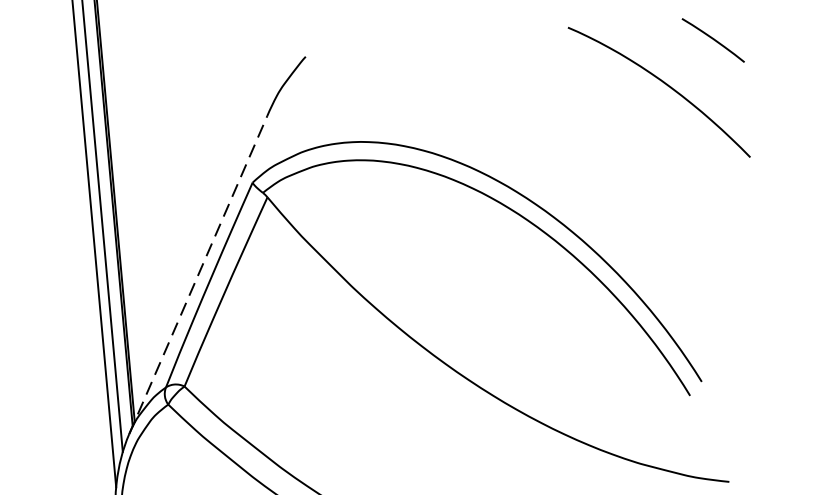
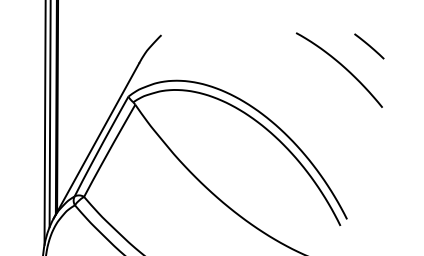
line: (198, 274) -> (96, 140), dashed -> solid

